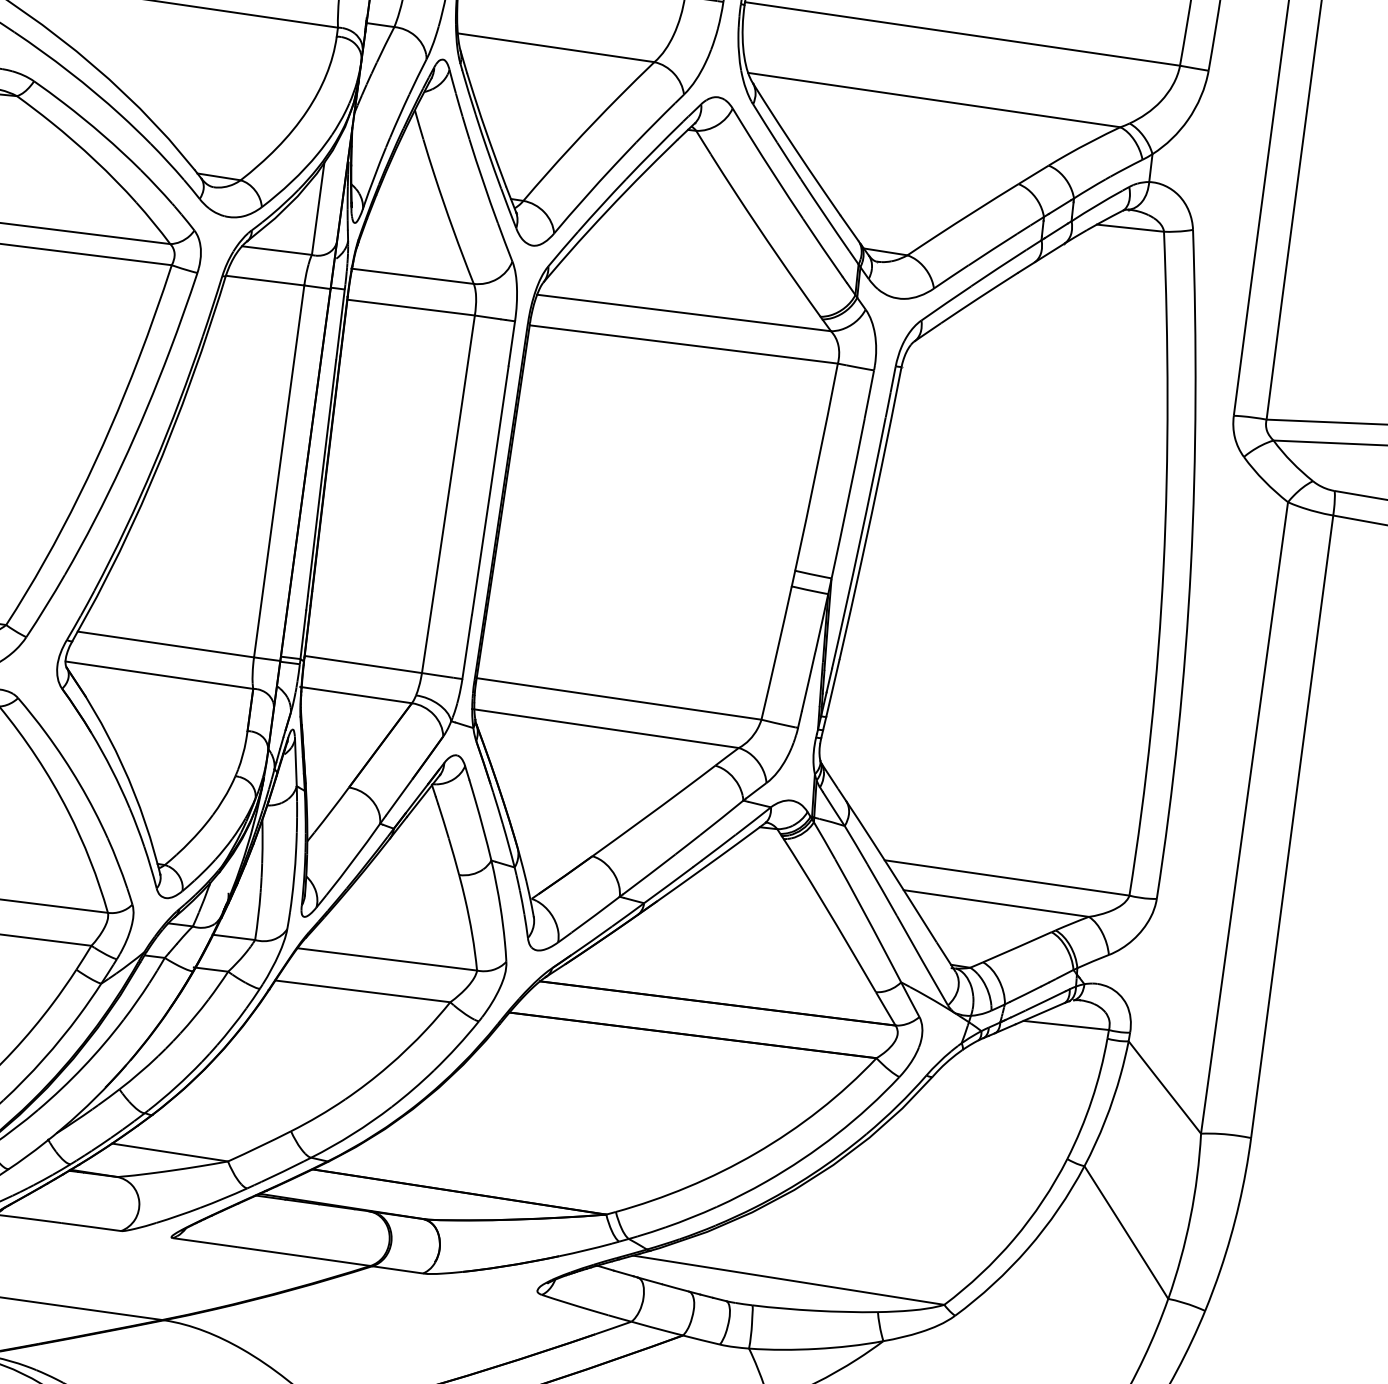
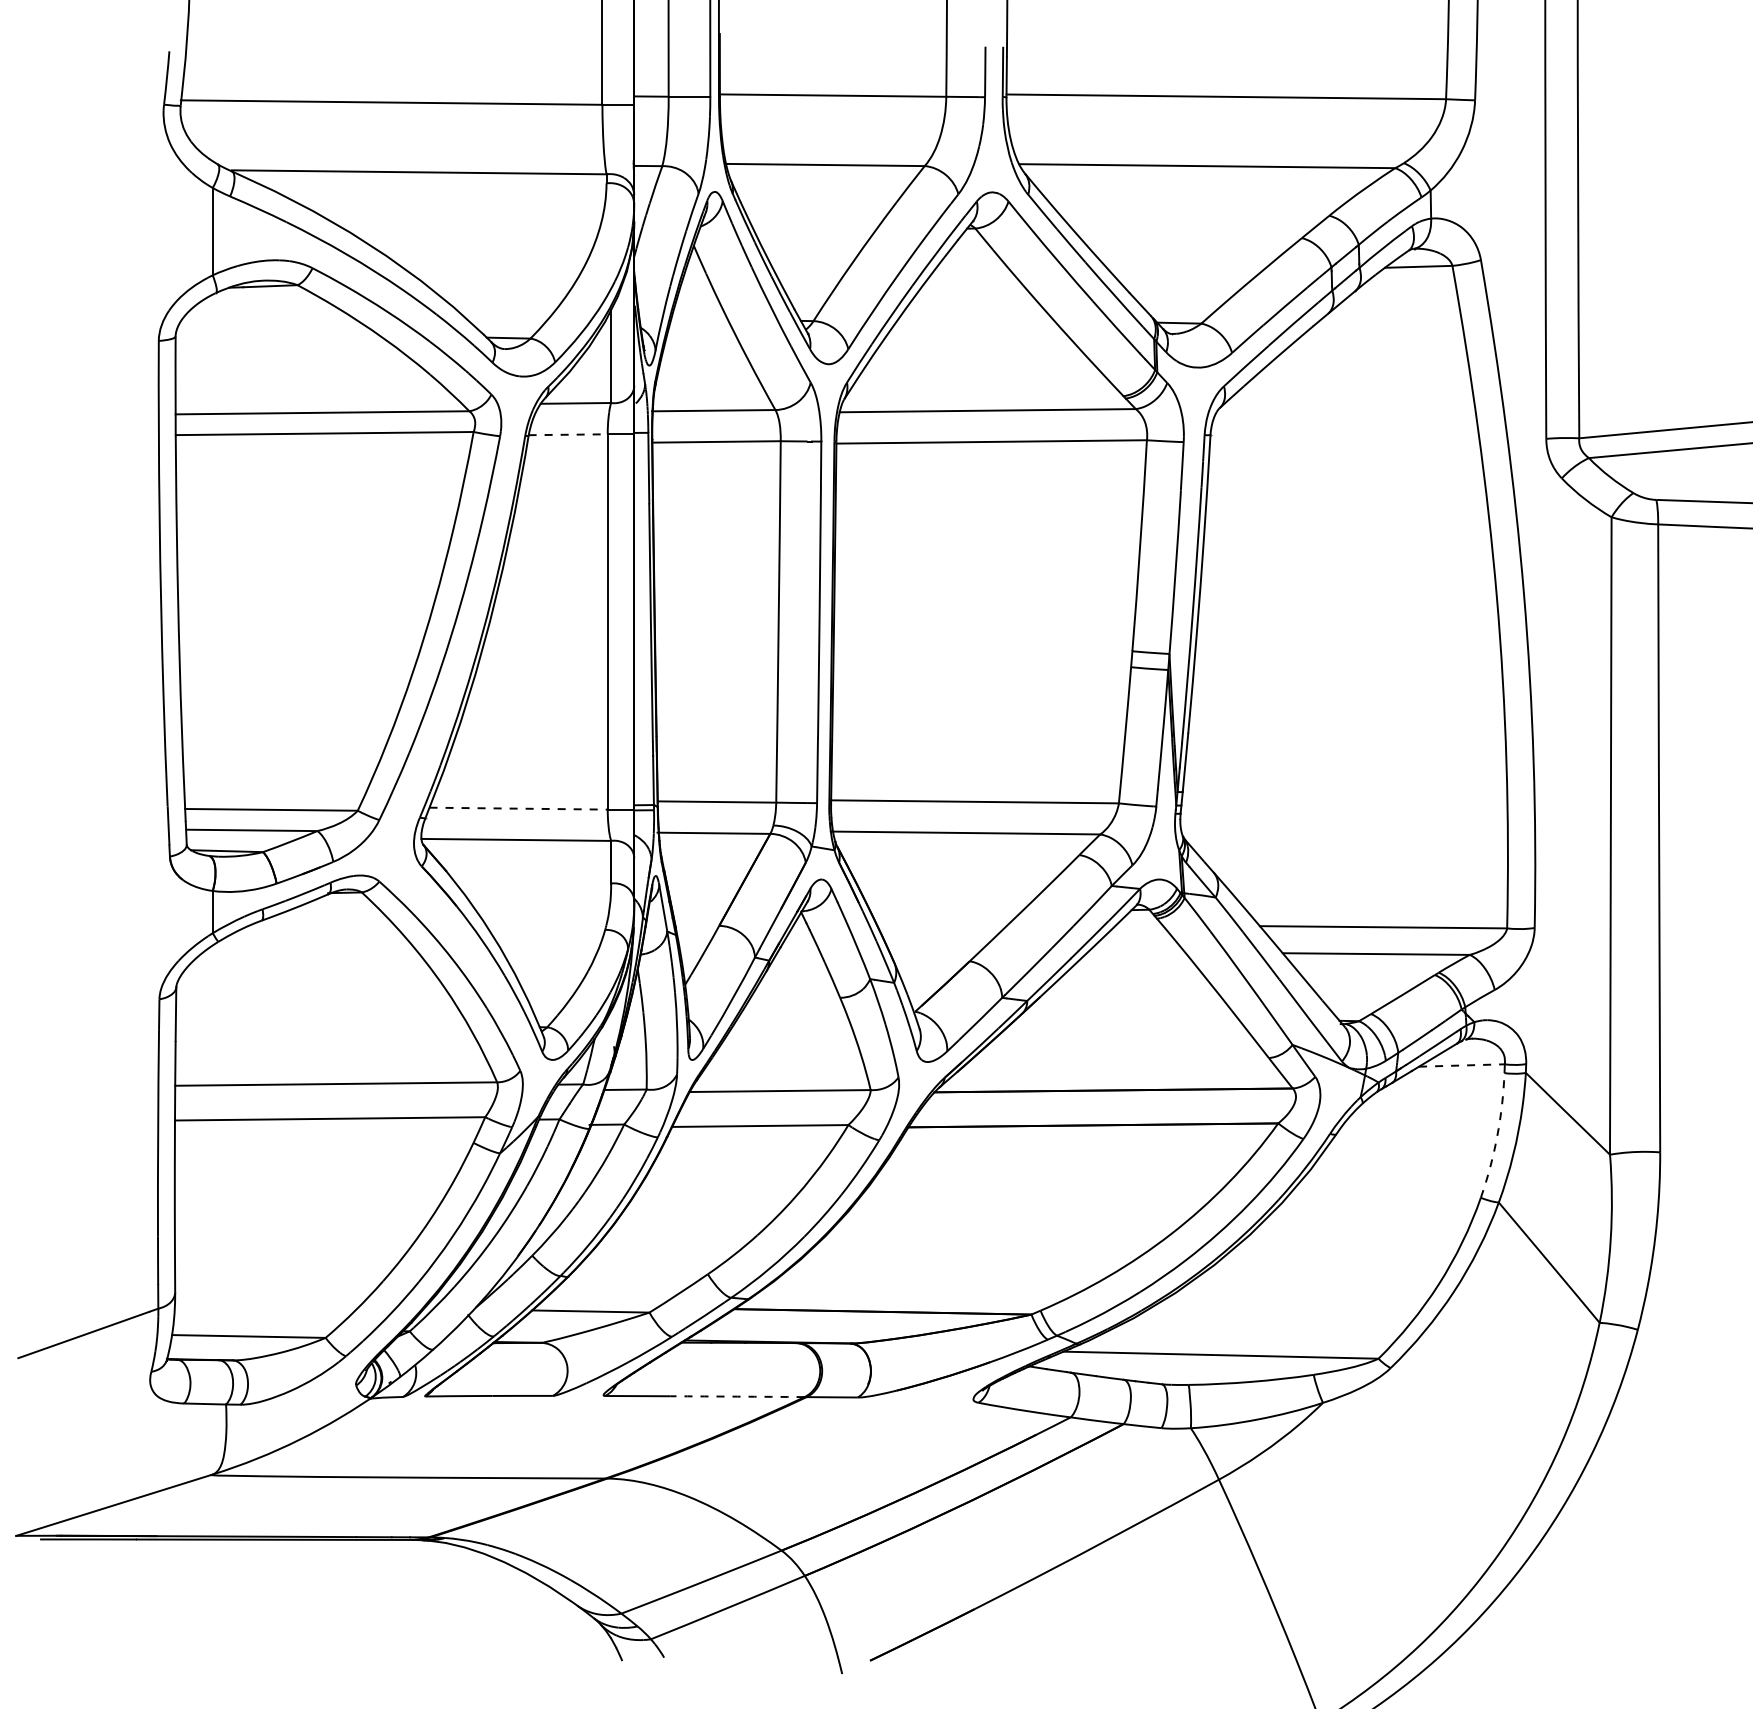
line: (265, 280) -> (568, 434), solid -> dashed
line: (166, 644) -> (519, 808), solid -> dashed
line: (1065, 1025) -> (1461, 1065), solid -> dashed
arc: (1092, 1100) -> (1497, 1136), solid -> dashed
arc: (304, 1256) -> (737, 1396), solid -> dashed

